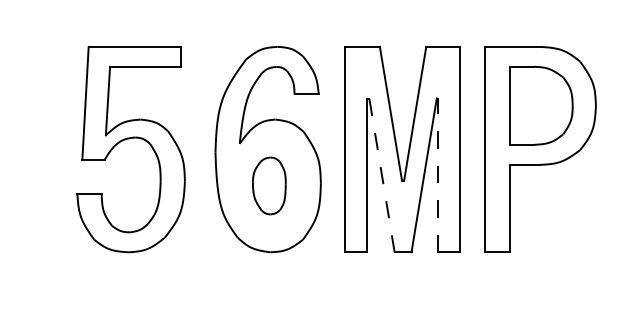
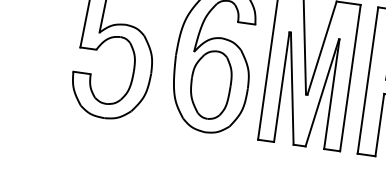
line: (382, 175) -> (292, 88), dashed -> solid
line: (437, 175) -> (331, 94), dashed -> solid
part: (269, 185) -> (211, 84), size x1.67

